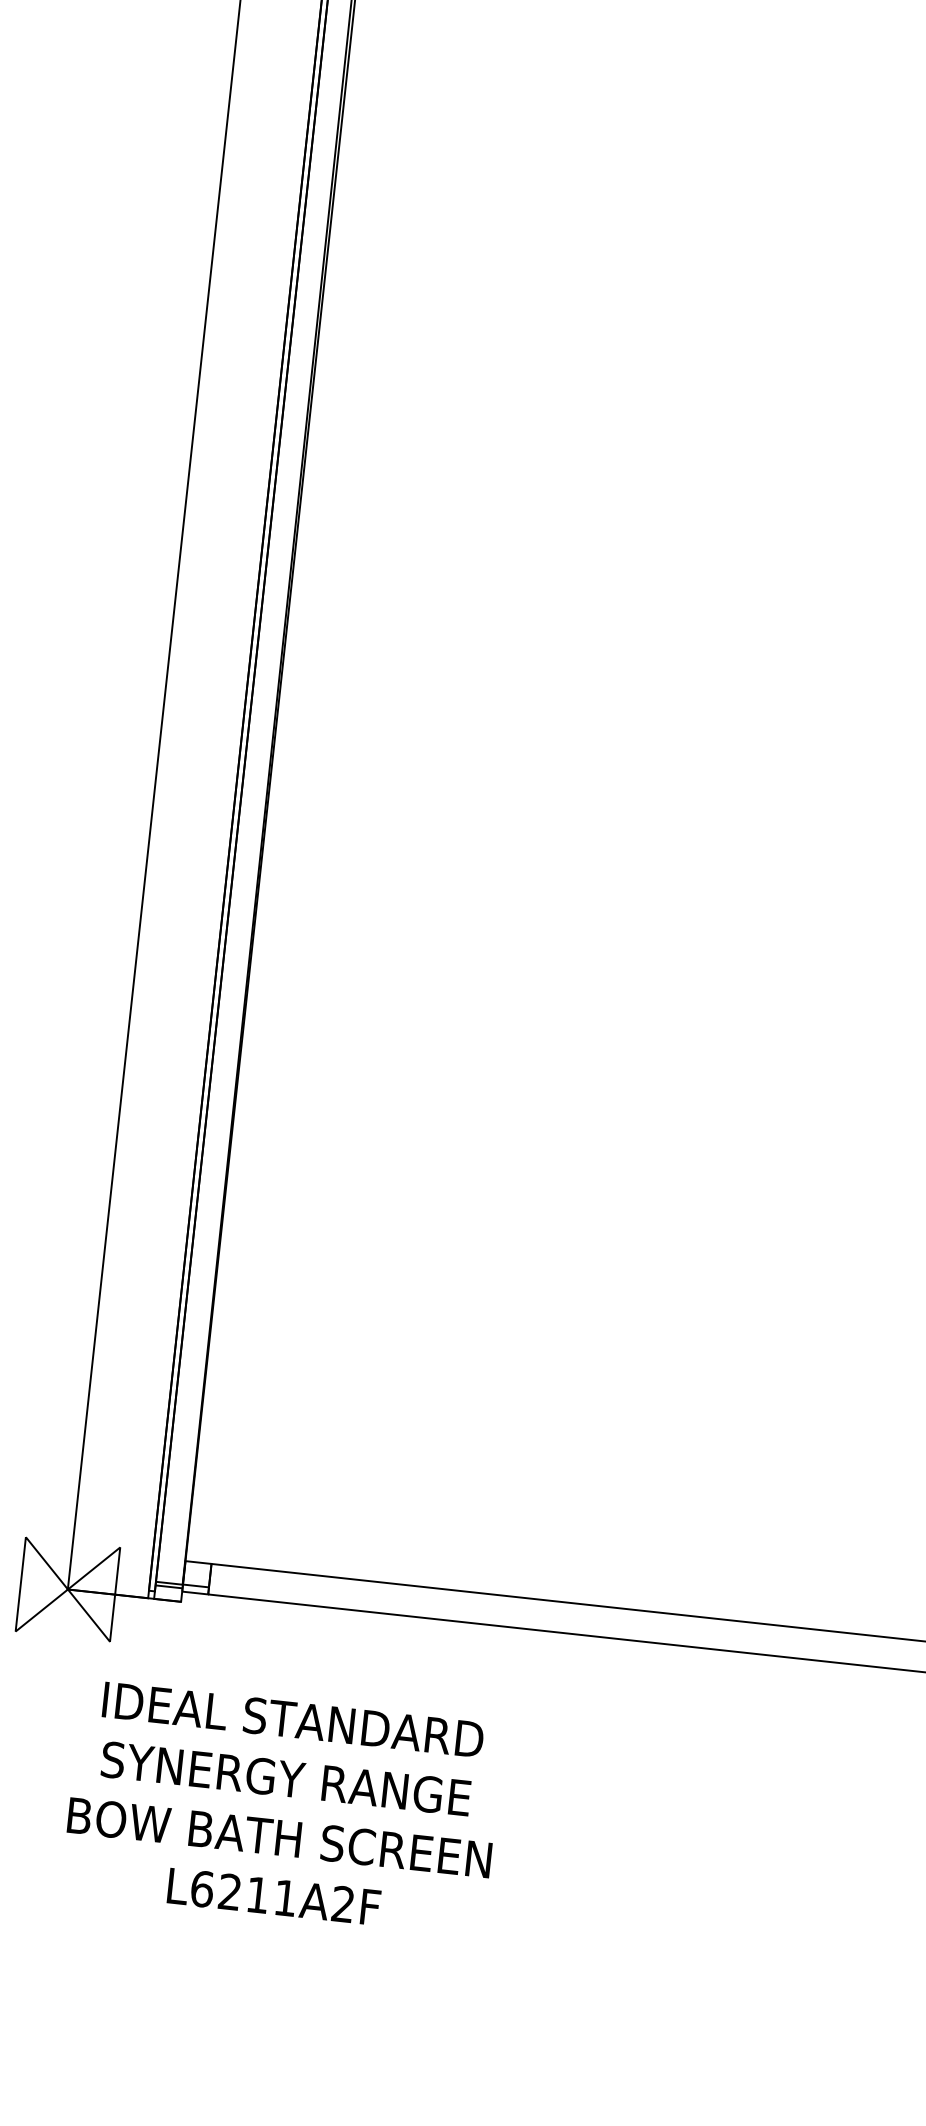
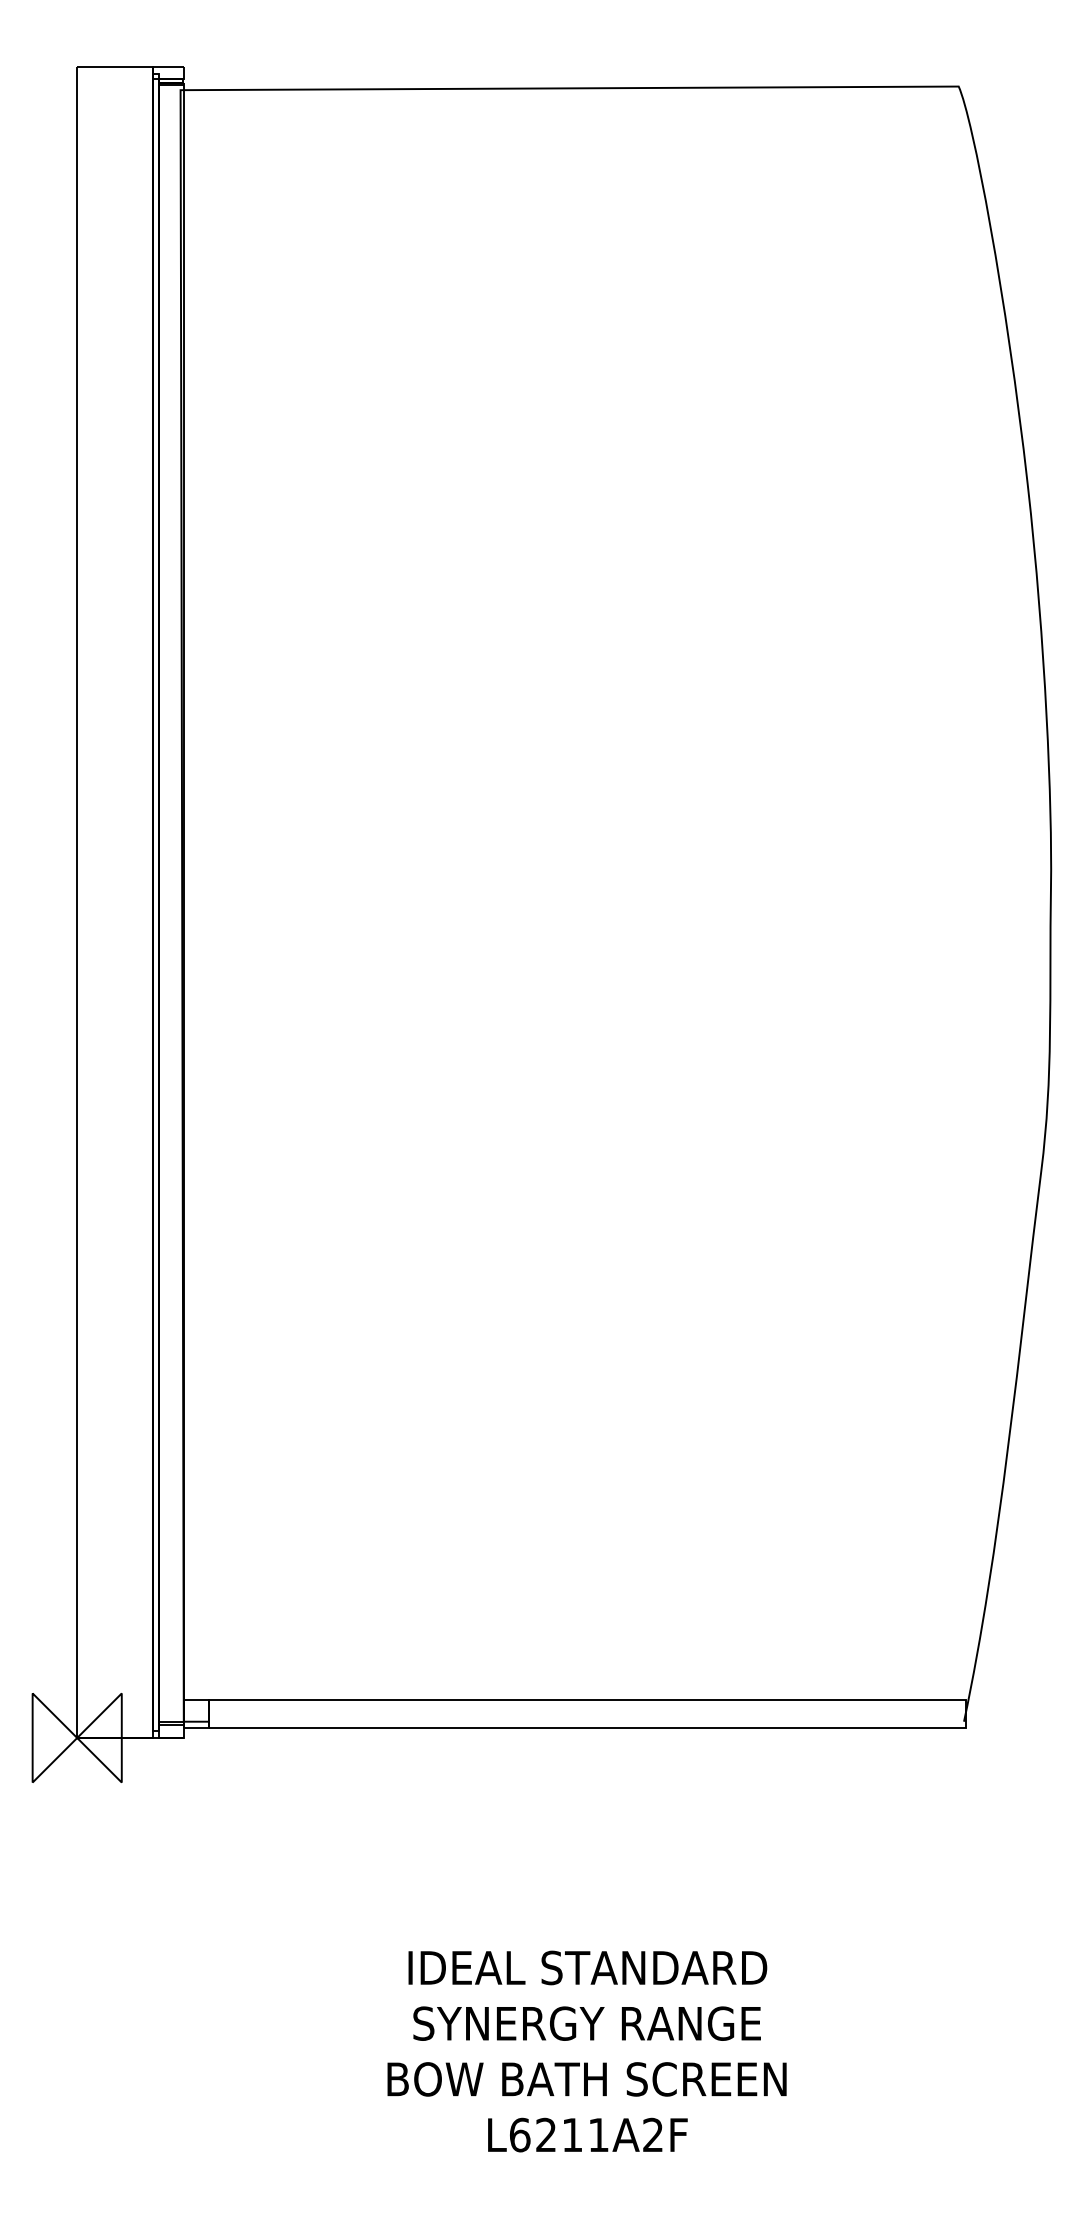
text: (282, 1808) -> (586, 2051), moved

